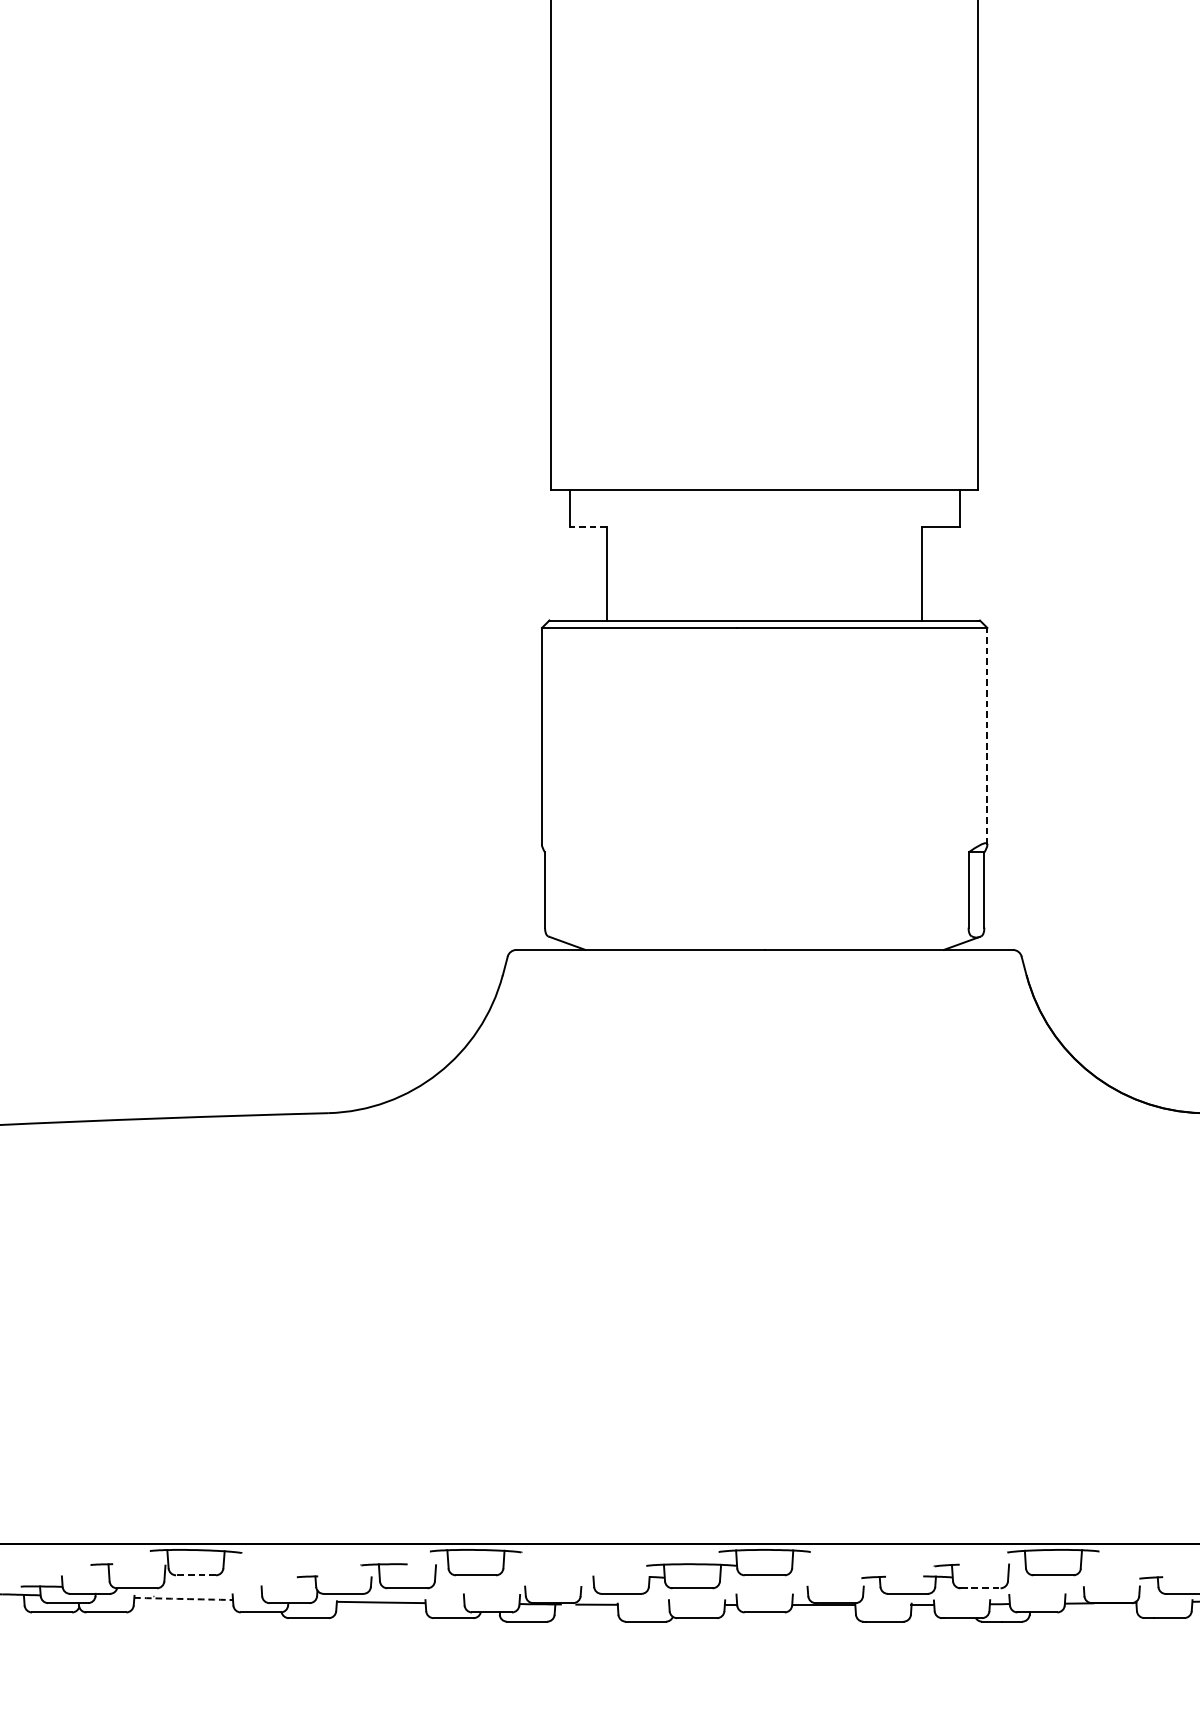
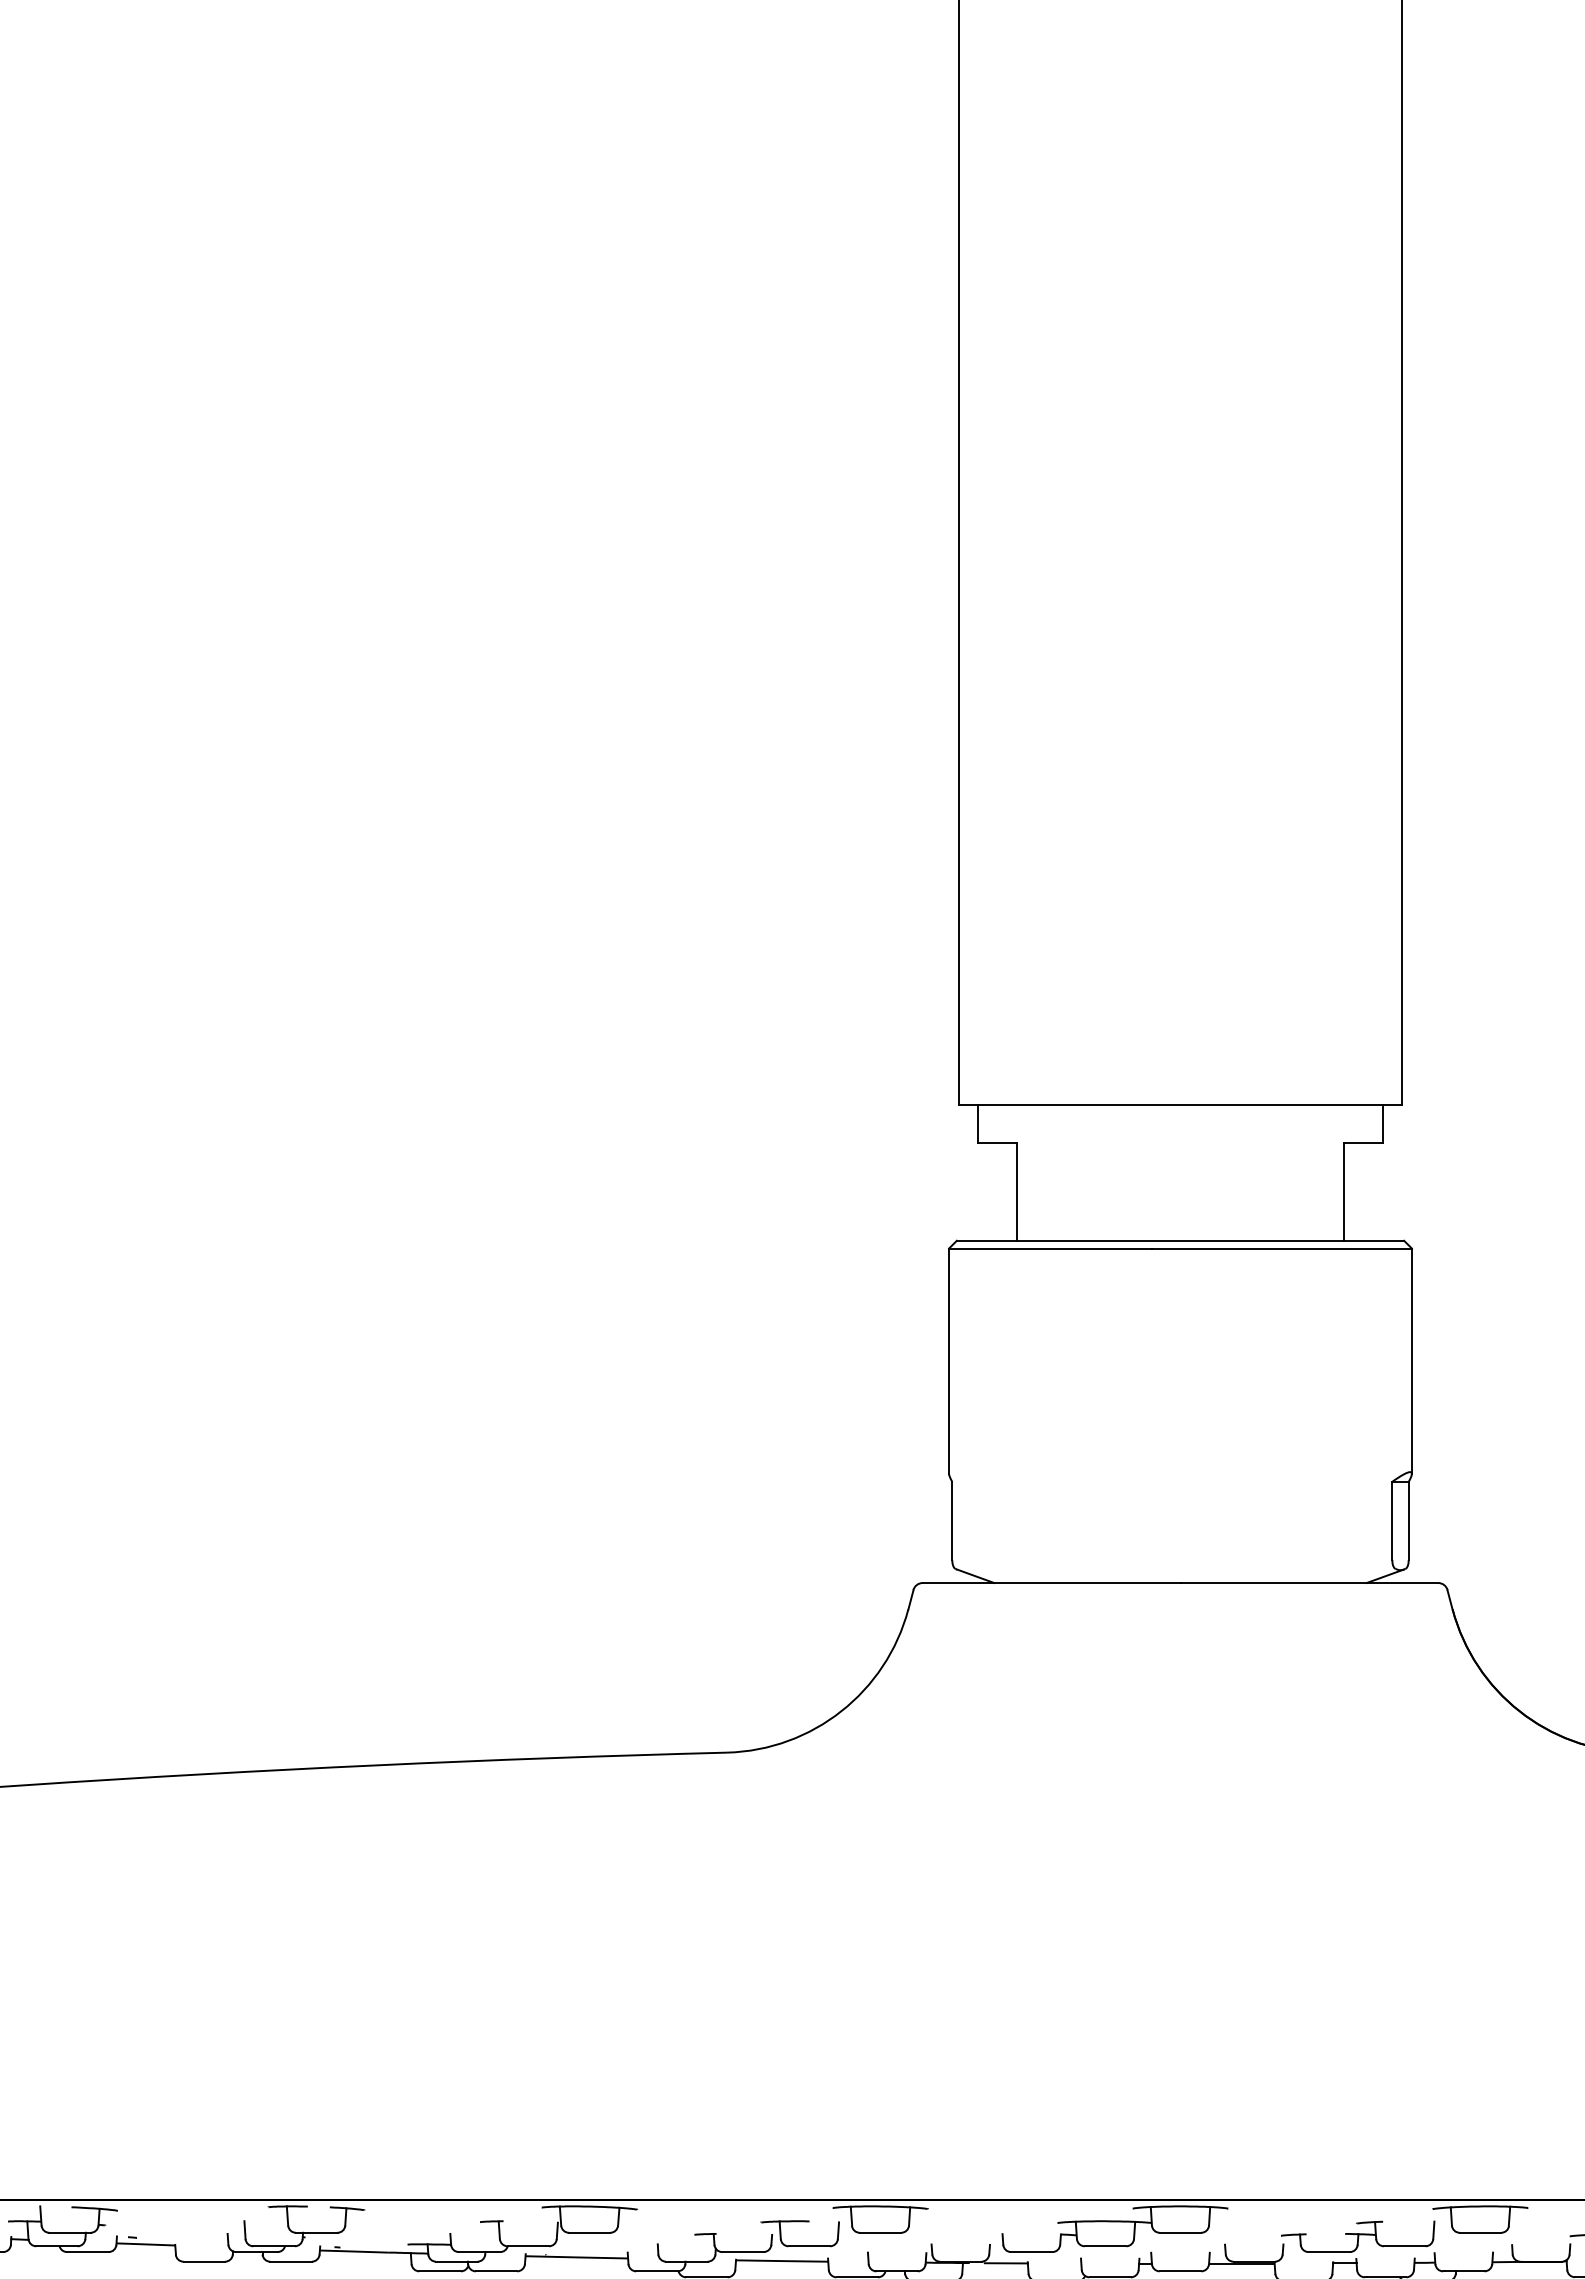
line: (587, 526) -> (996, 1143), dashed -> solid
line: (987, 736) -> (1411, 1361), dashed -> solid
line: (195, 1575) -> (589, 2232), dashed -> solid
line: (980, 1588) -> (1404, 2246), dashed -> solid
arc: (183, 1599) -> (576, 2257), dashed -> solid

